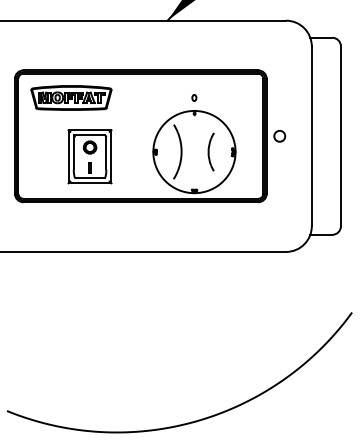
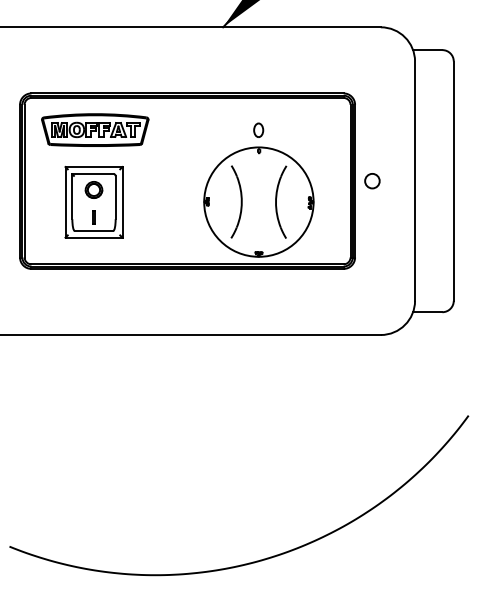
part: (194, 97) -> (258, 129), size x1.67
part: (211, 151) -> (281, 201), size x1.43
part: (89, 156) -> (93, 202), moved

